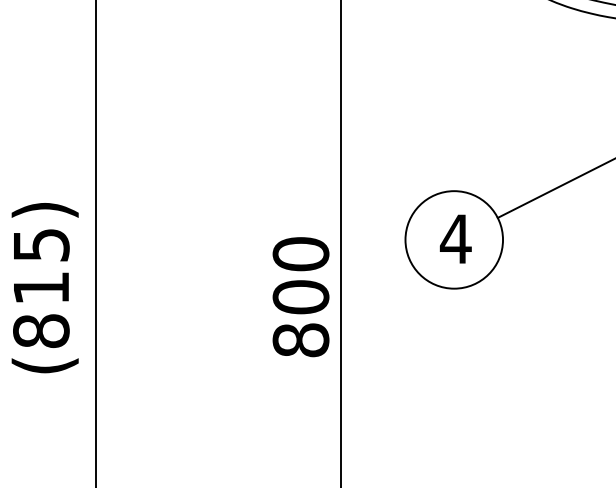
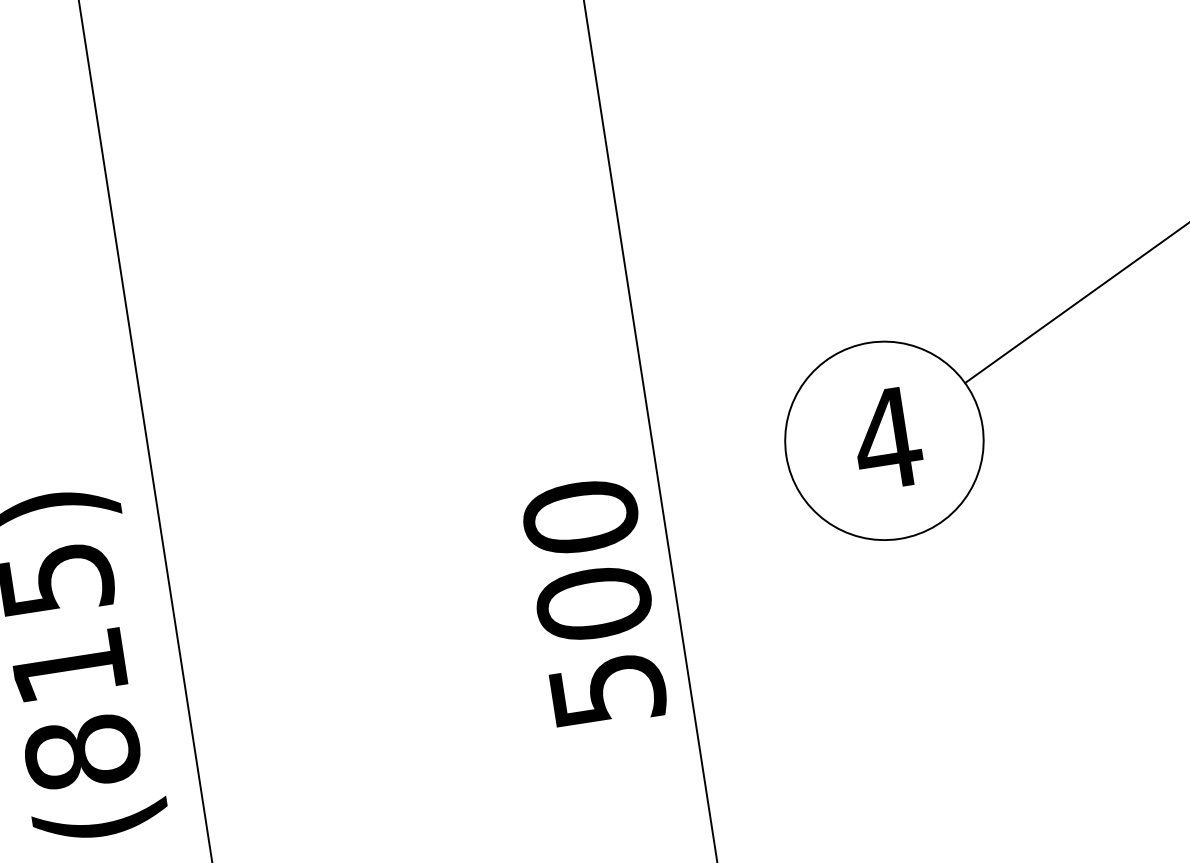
text: (300, 340) -> (606, 691), 800 -> 500

